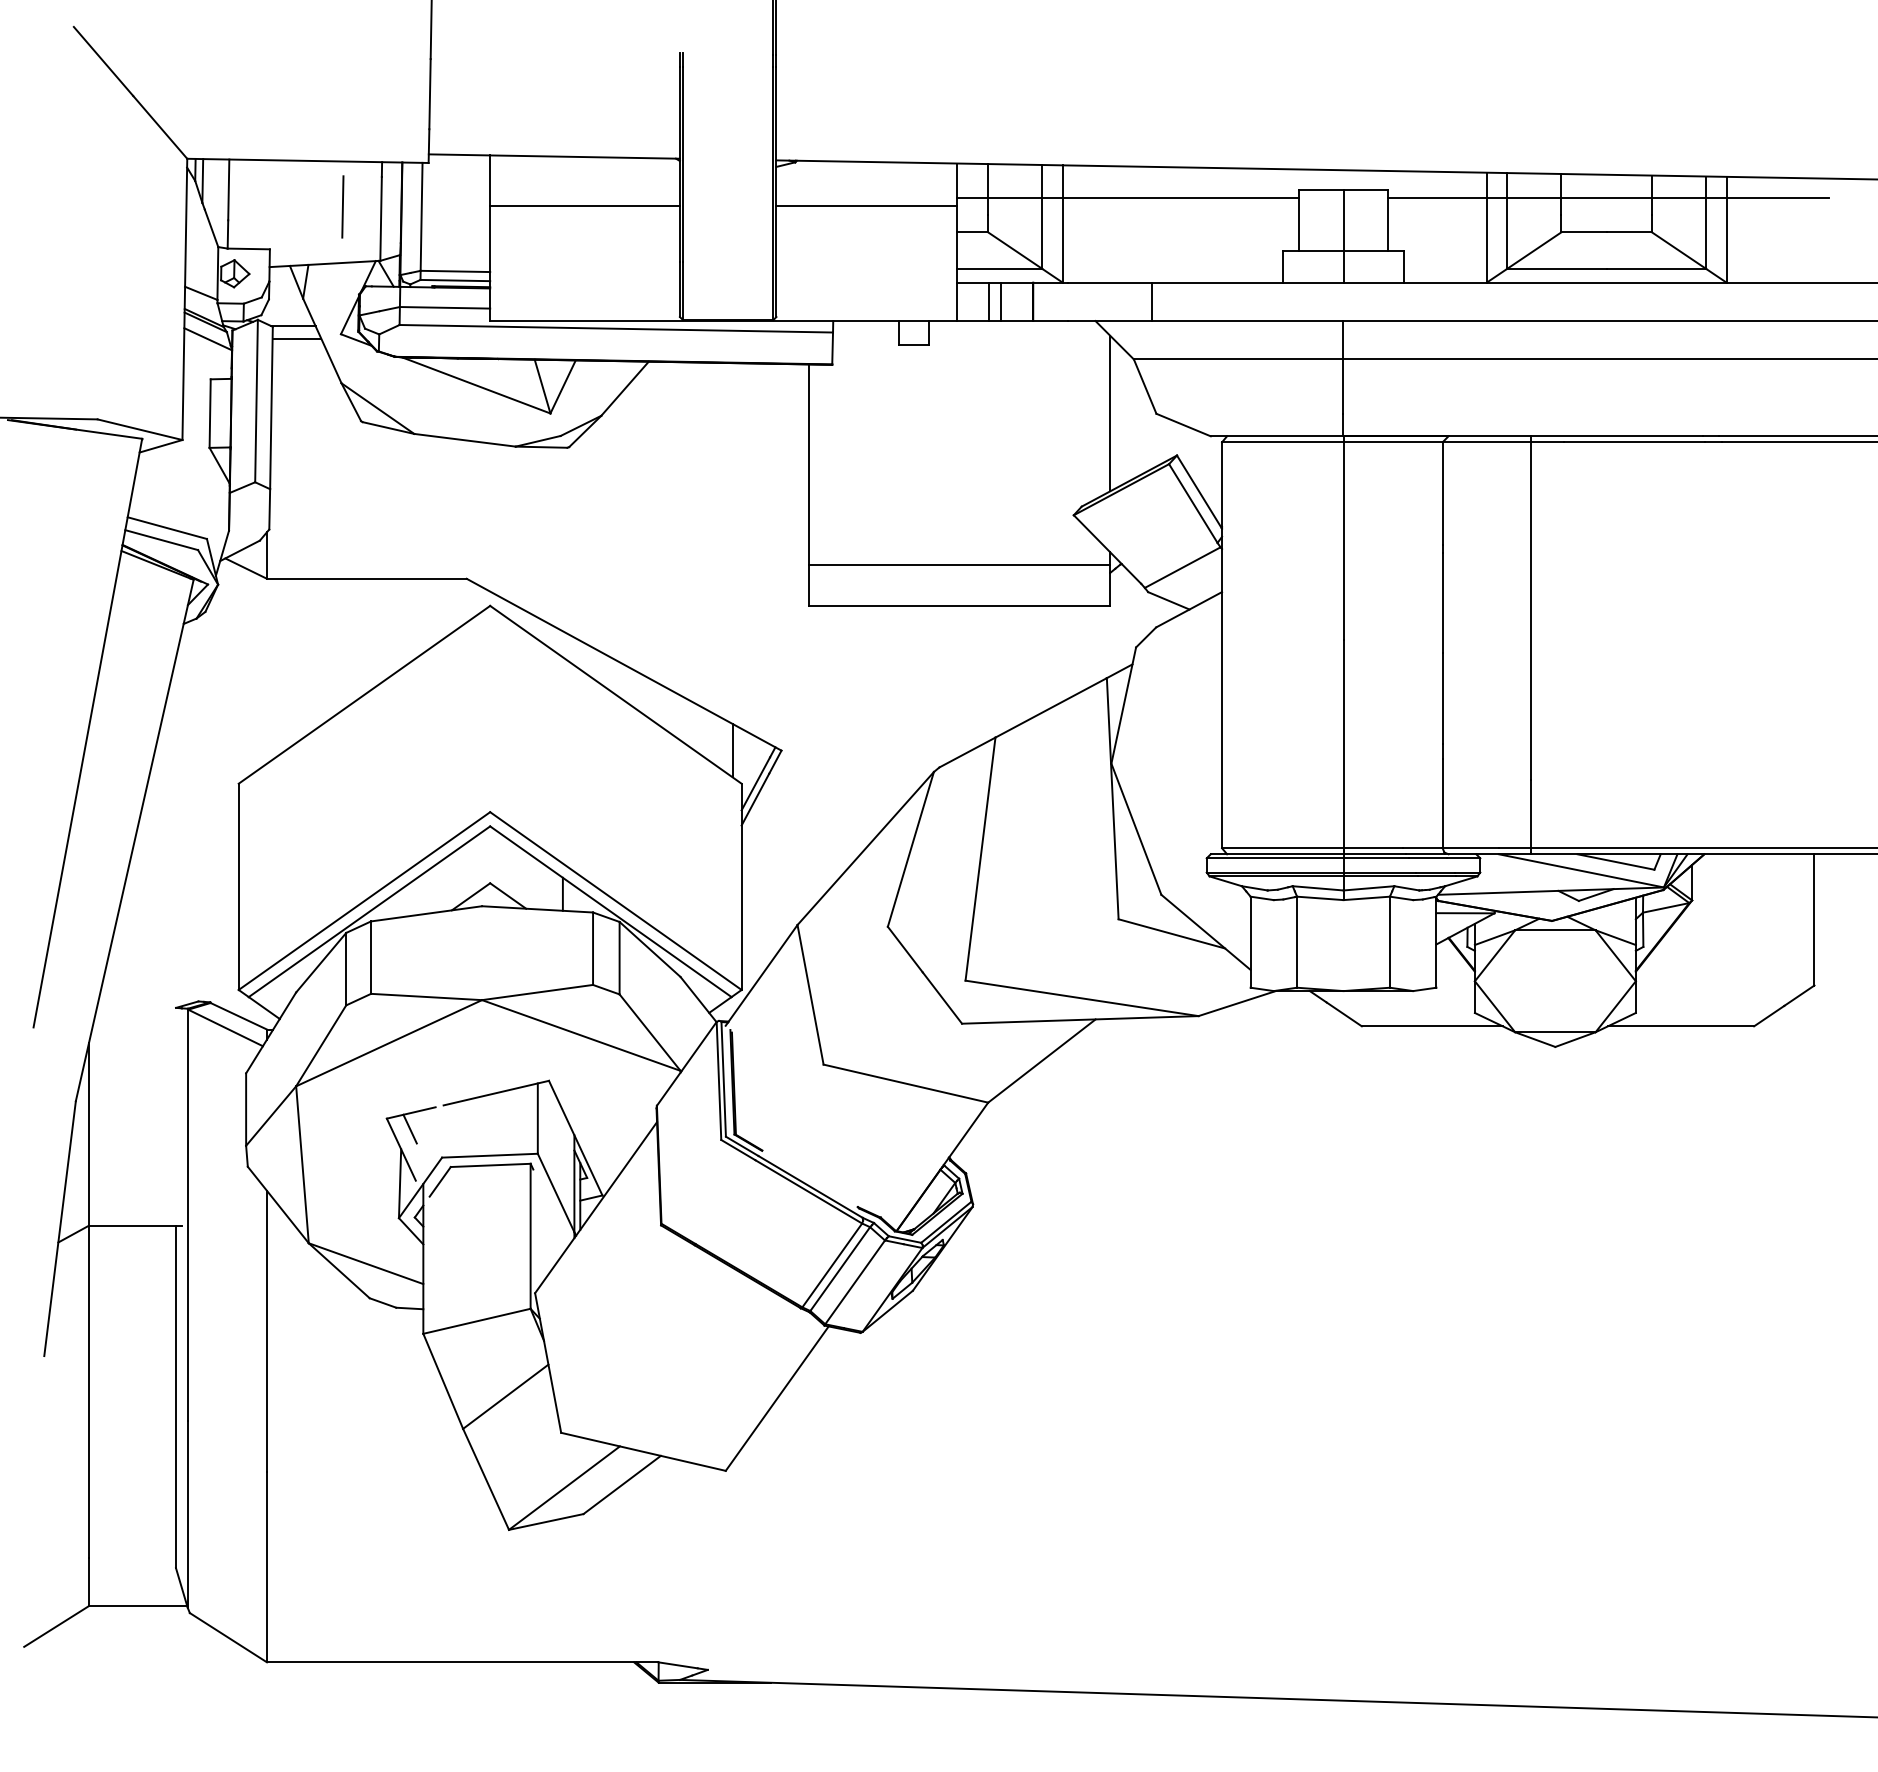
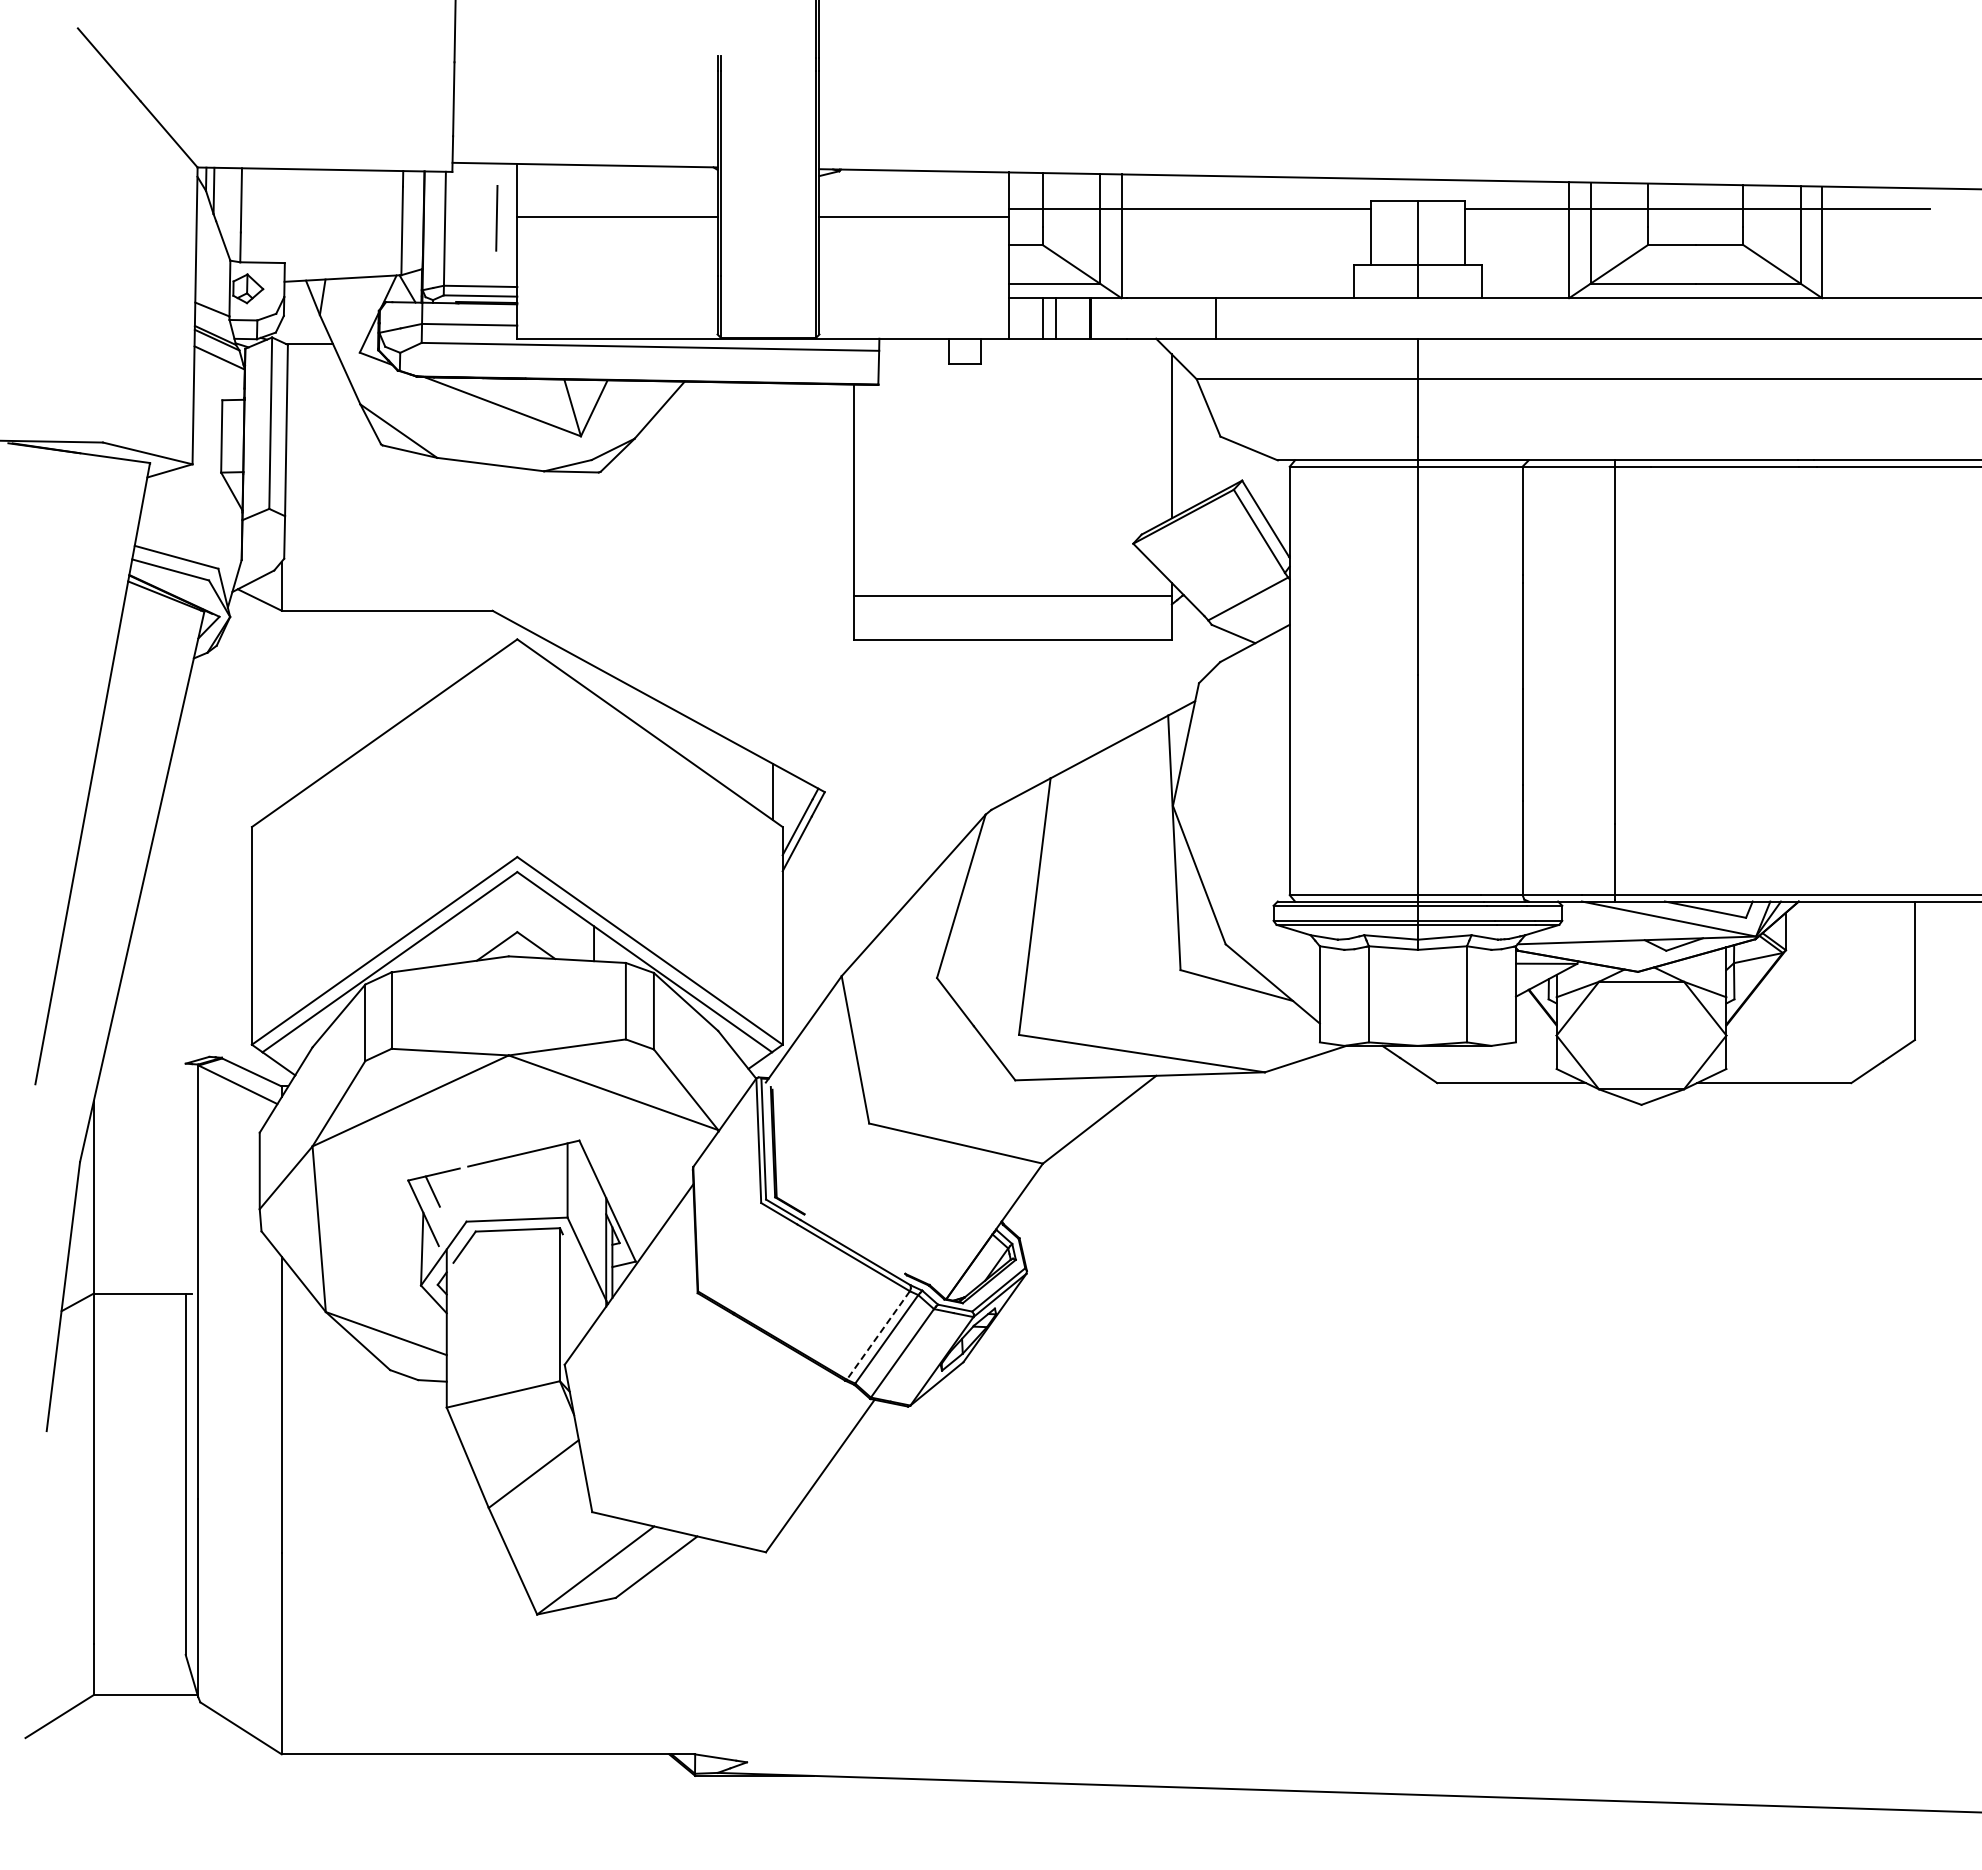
line: (342, 207) -> (496, 218), moved
line: (297, 338) -> (313, 357), removed
line: (832, 1265) -> (878, 1335), solid -> dashed

